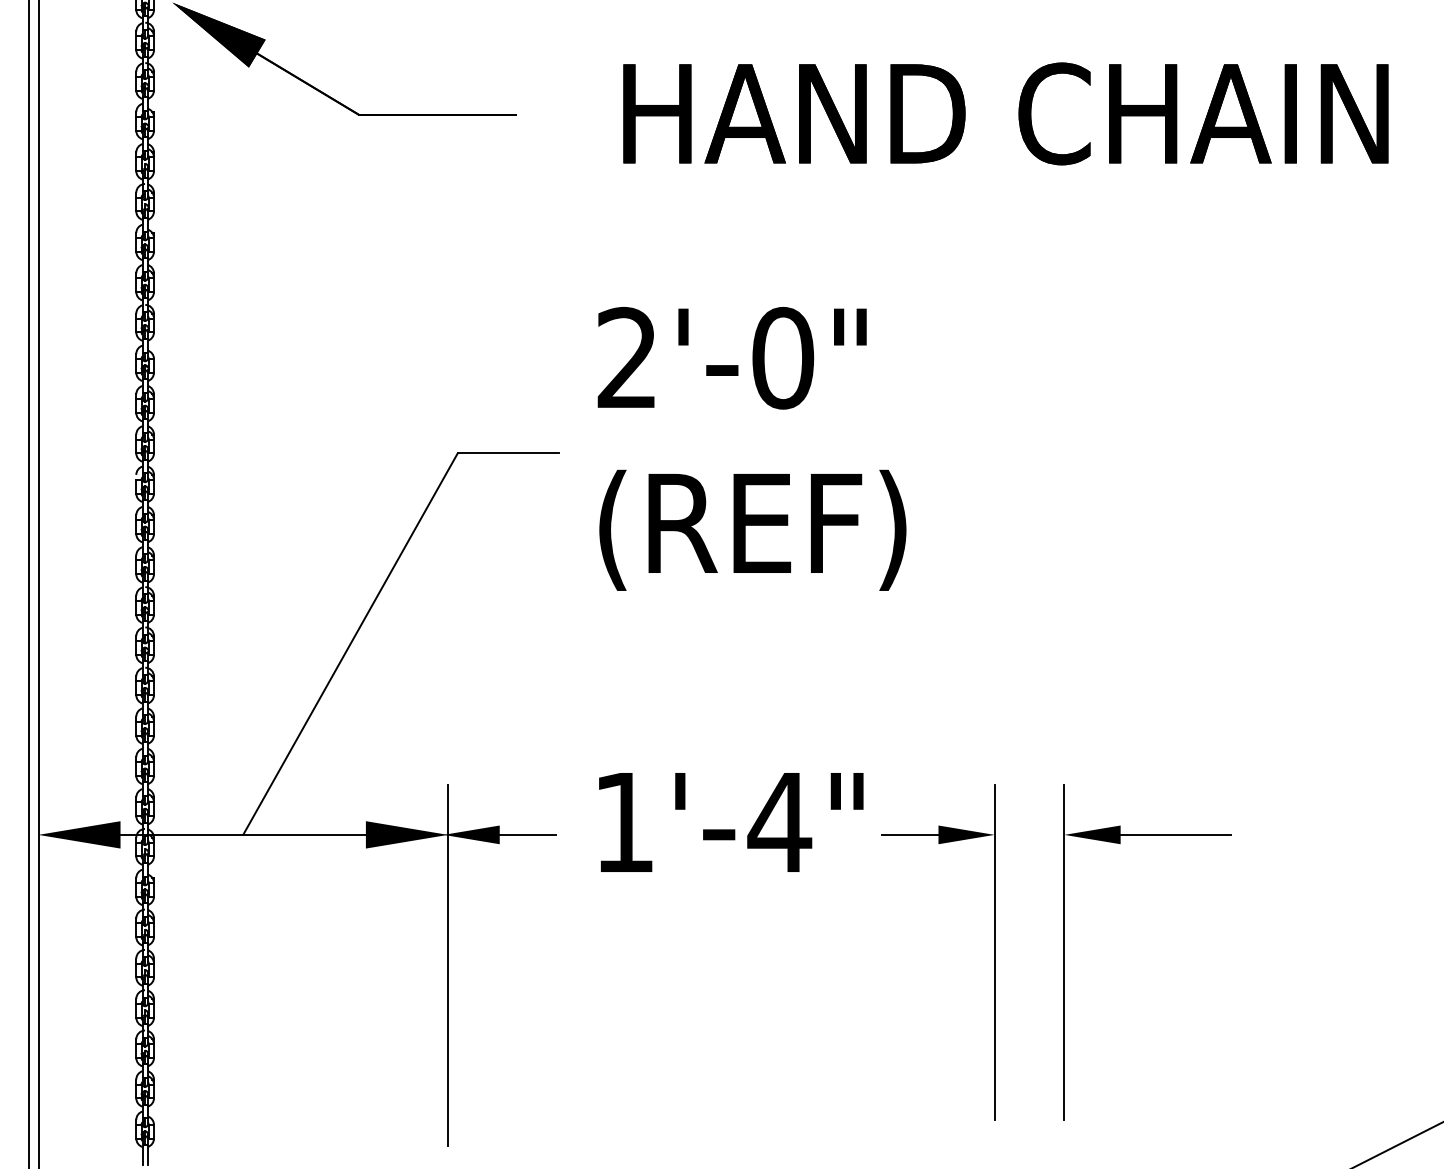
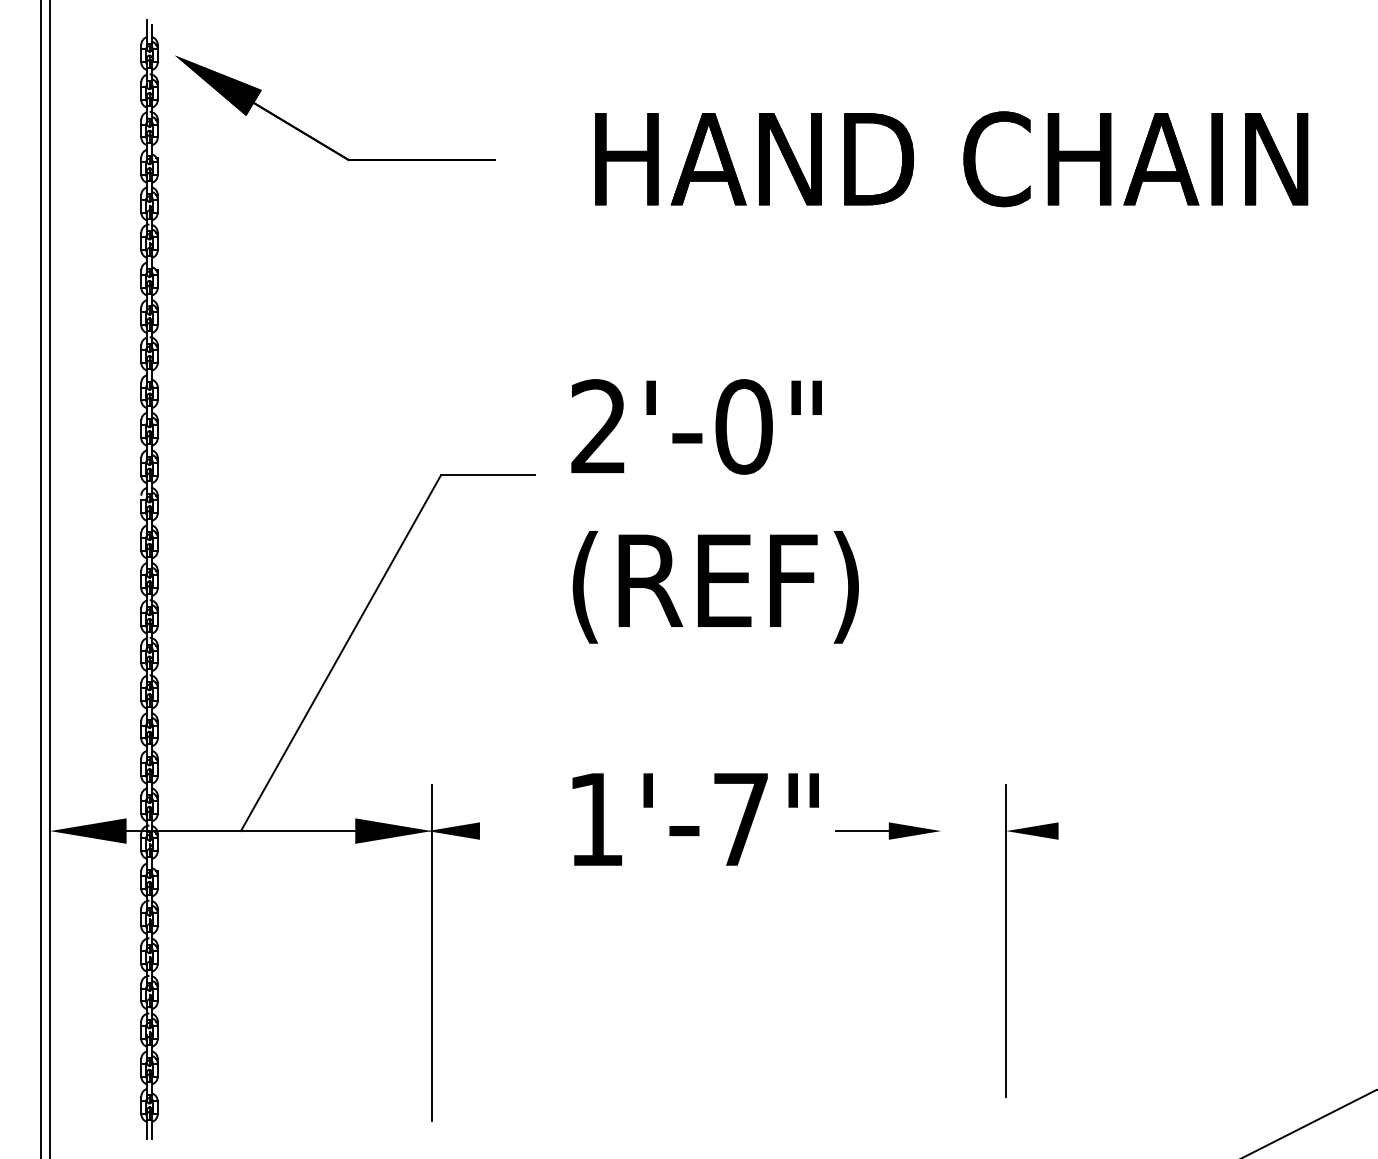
text: (751, 449) -> (714, 511), moved
text: (779, 822) -> (740, 819), 1'-4" -> 1'-7"
line: (527, 835) -> (505, 831), removed
line: (1175, 835) -> (1109, 831), removed
line: (994, 952) -> (941, 940), removed

